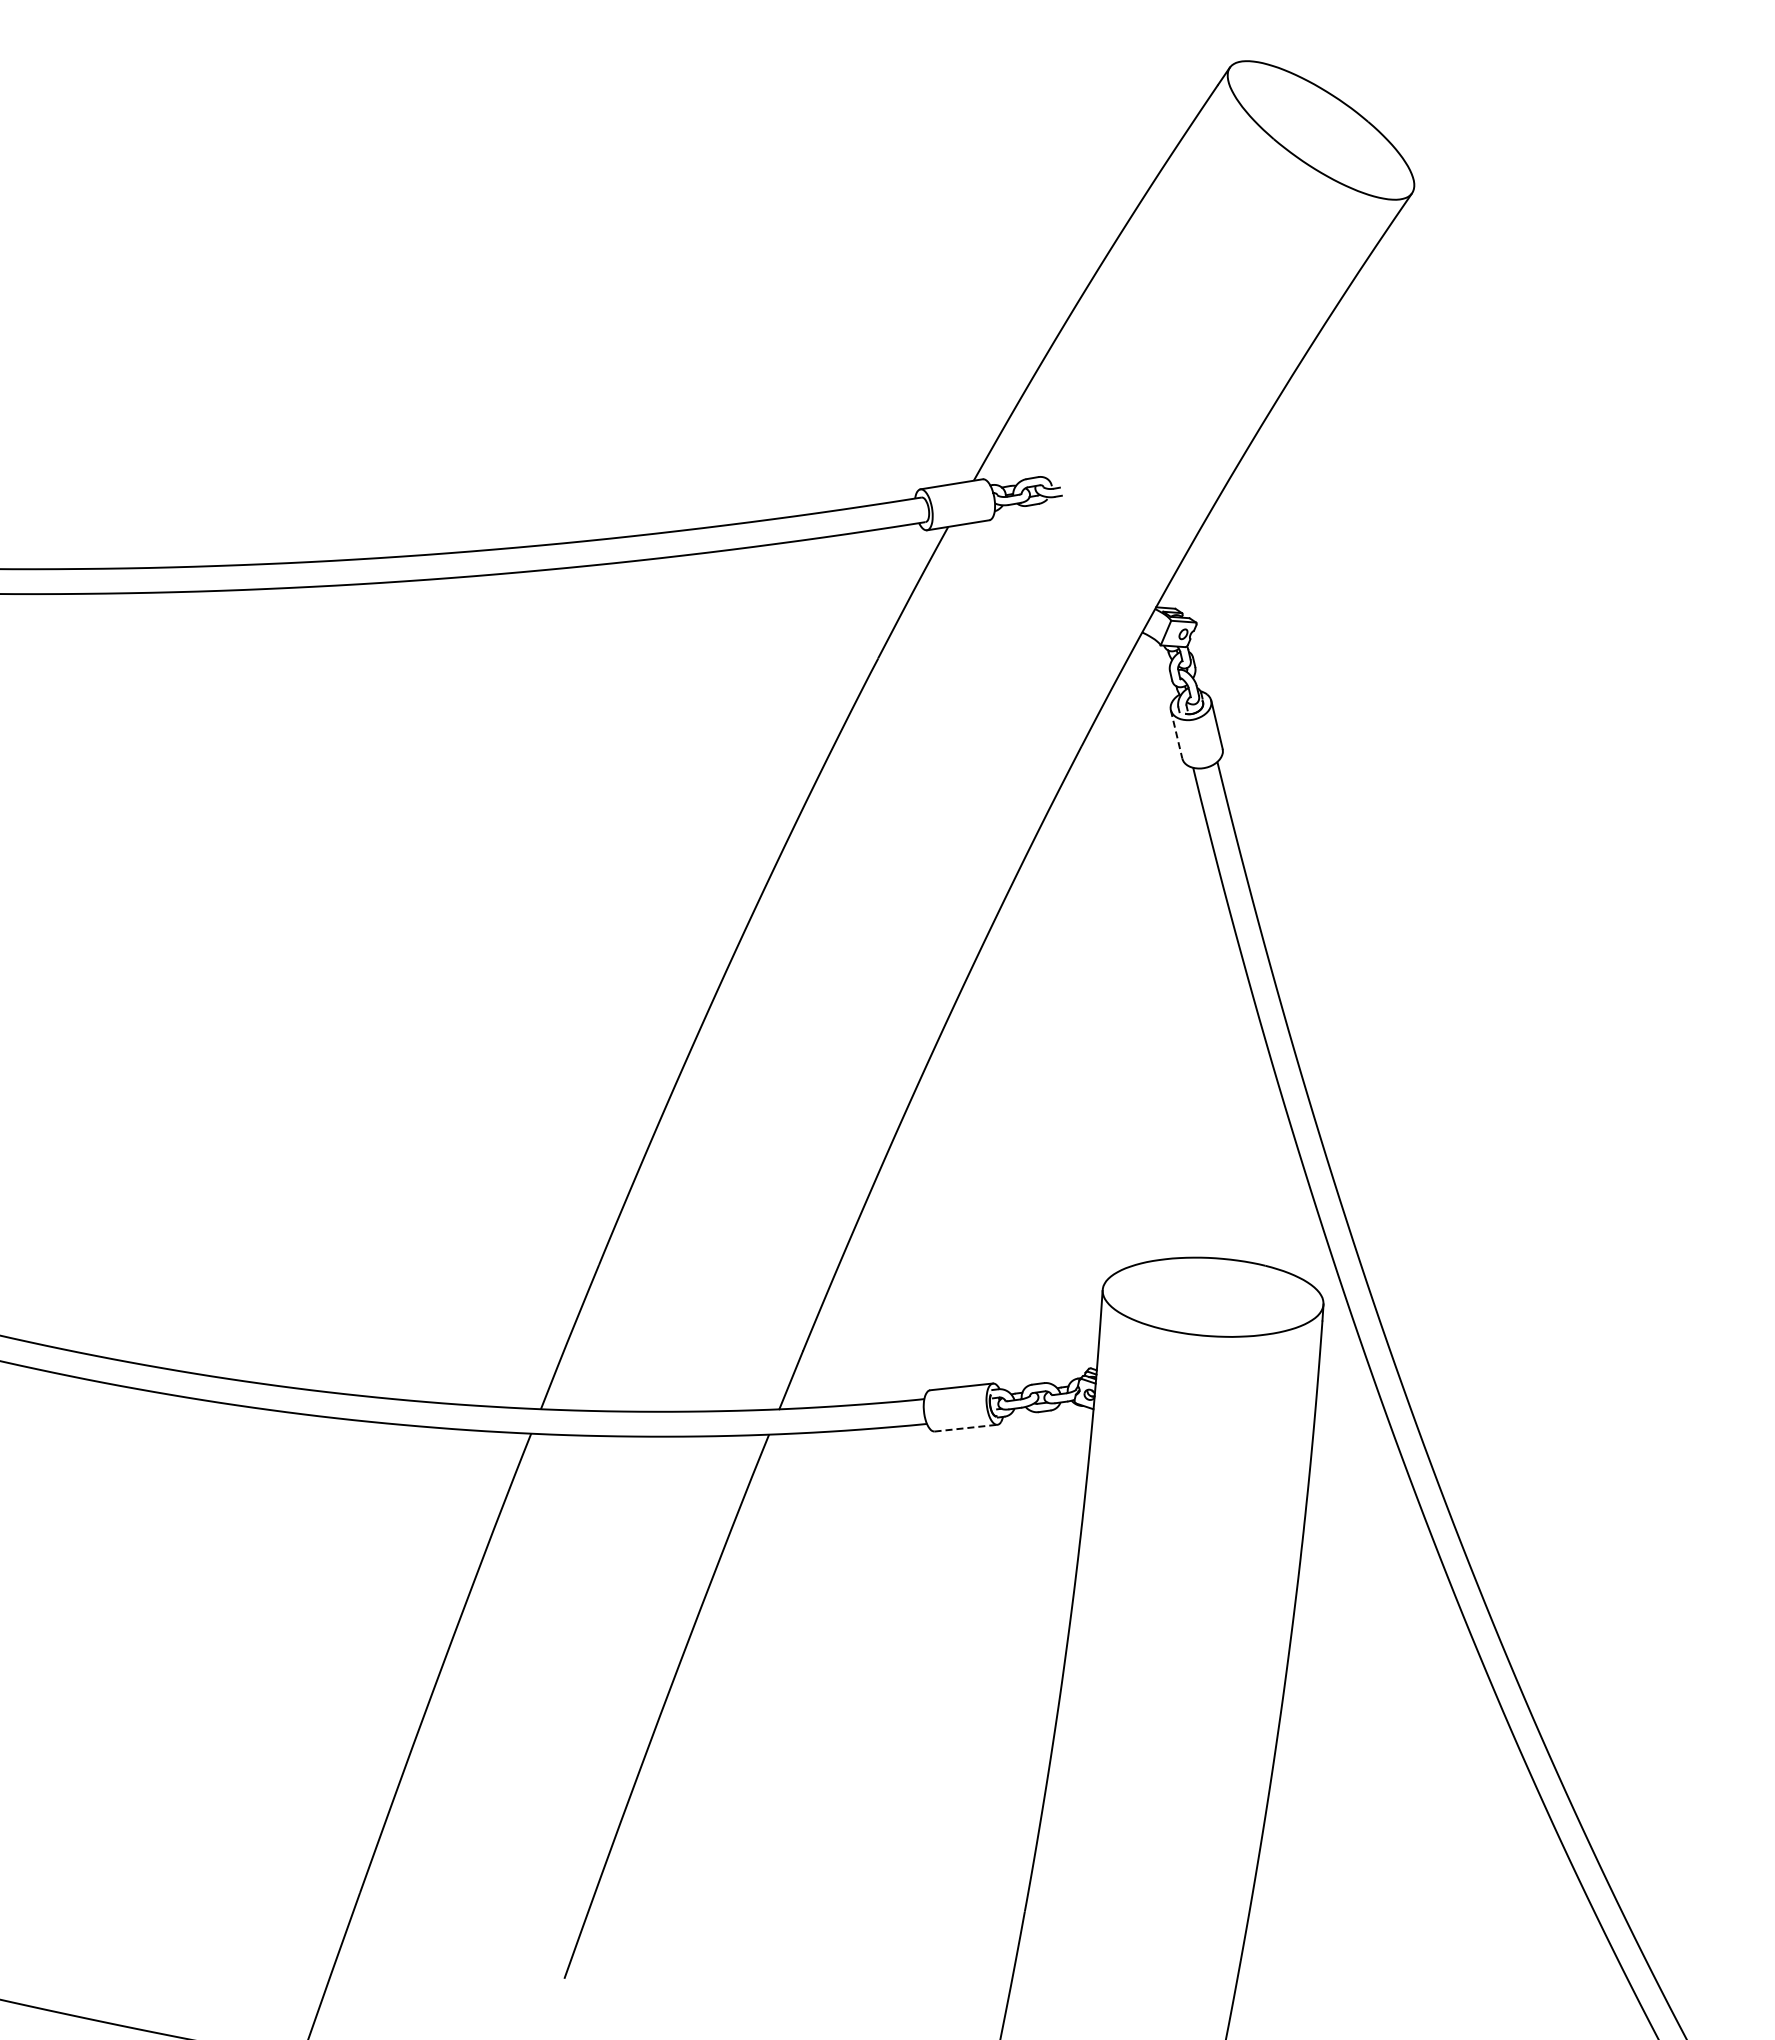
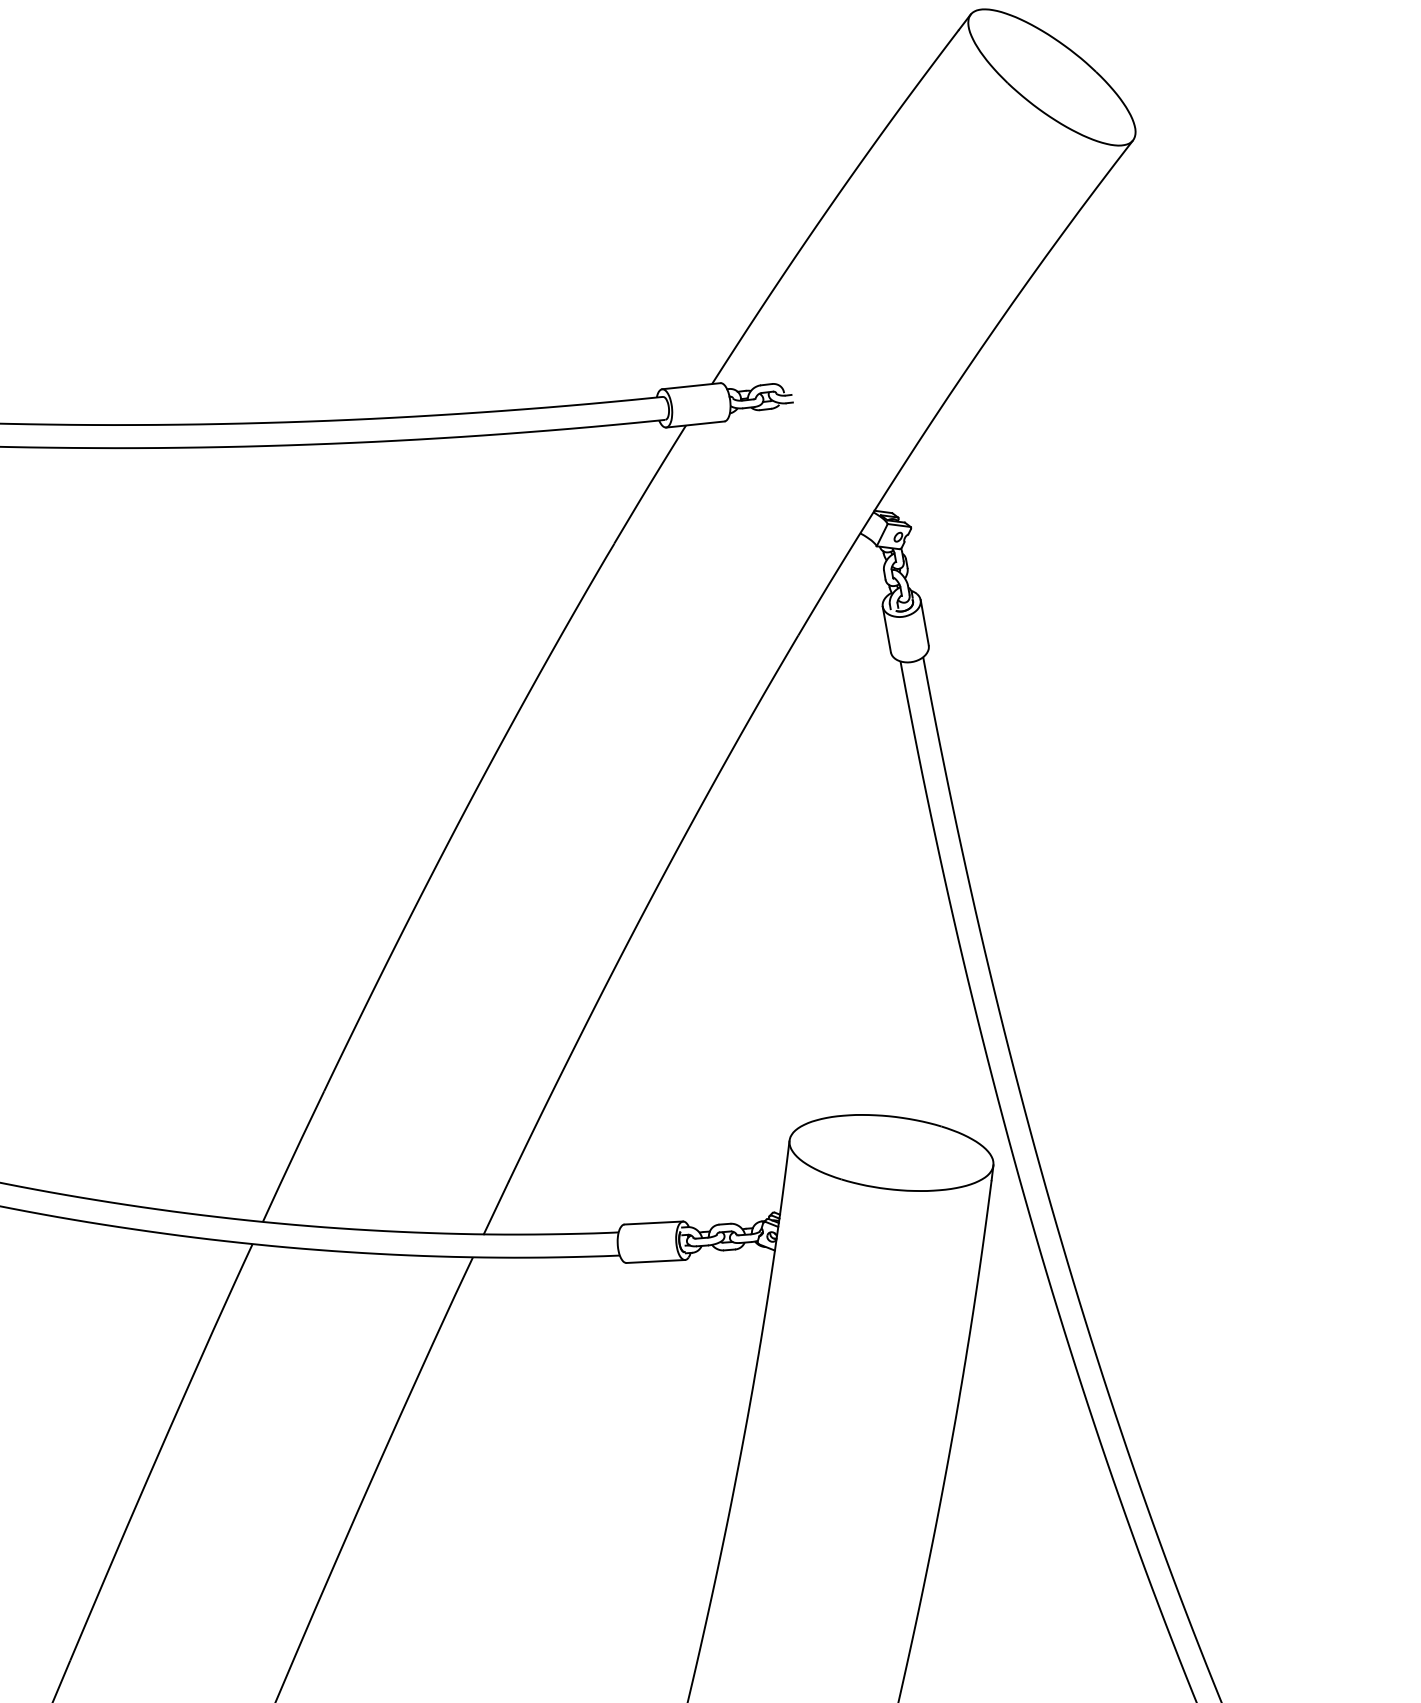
line: (1176, 734) -> (886, 629), dashed -> solid
line: (965, 1428) -> (655, 1261), dashed -> solid

